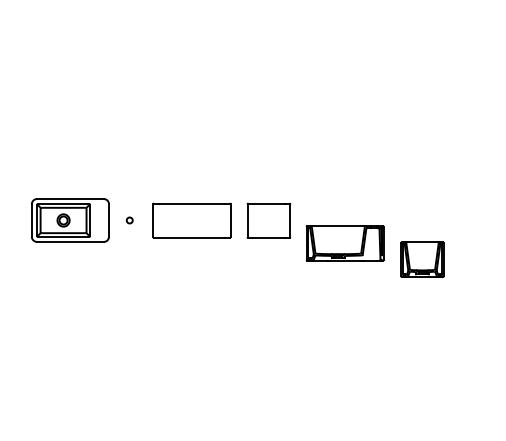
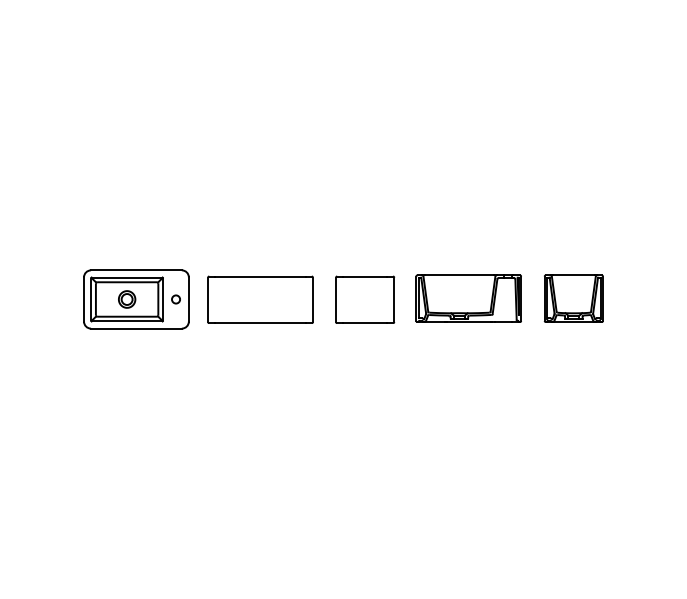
part: (70, 220) -> (136, 299), moved
part: (345, 243) -> (468, 298), moved
part: (422, 259) -> (573, 298), moved

